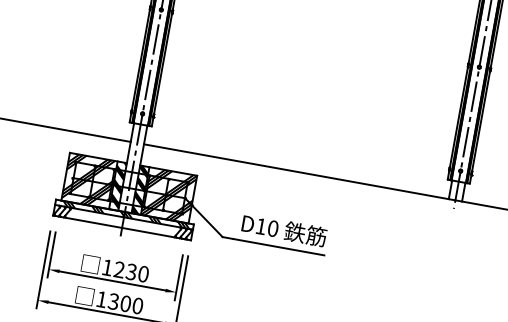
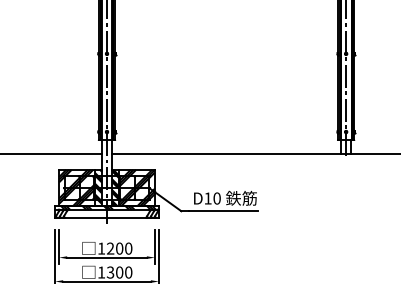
text: (131, 271) -> (119, 248), 1230 -> 1200

